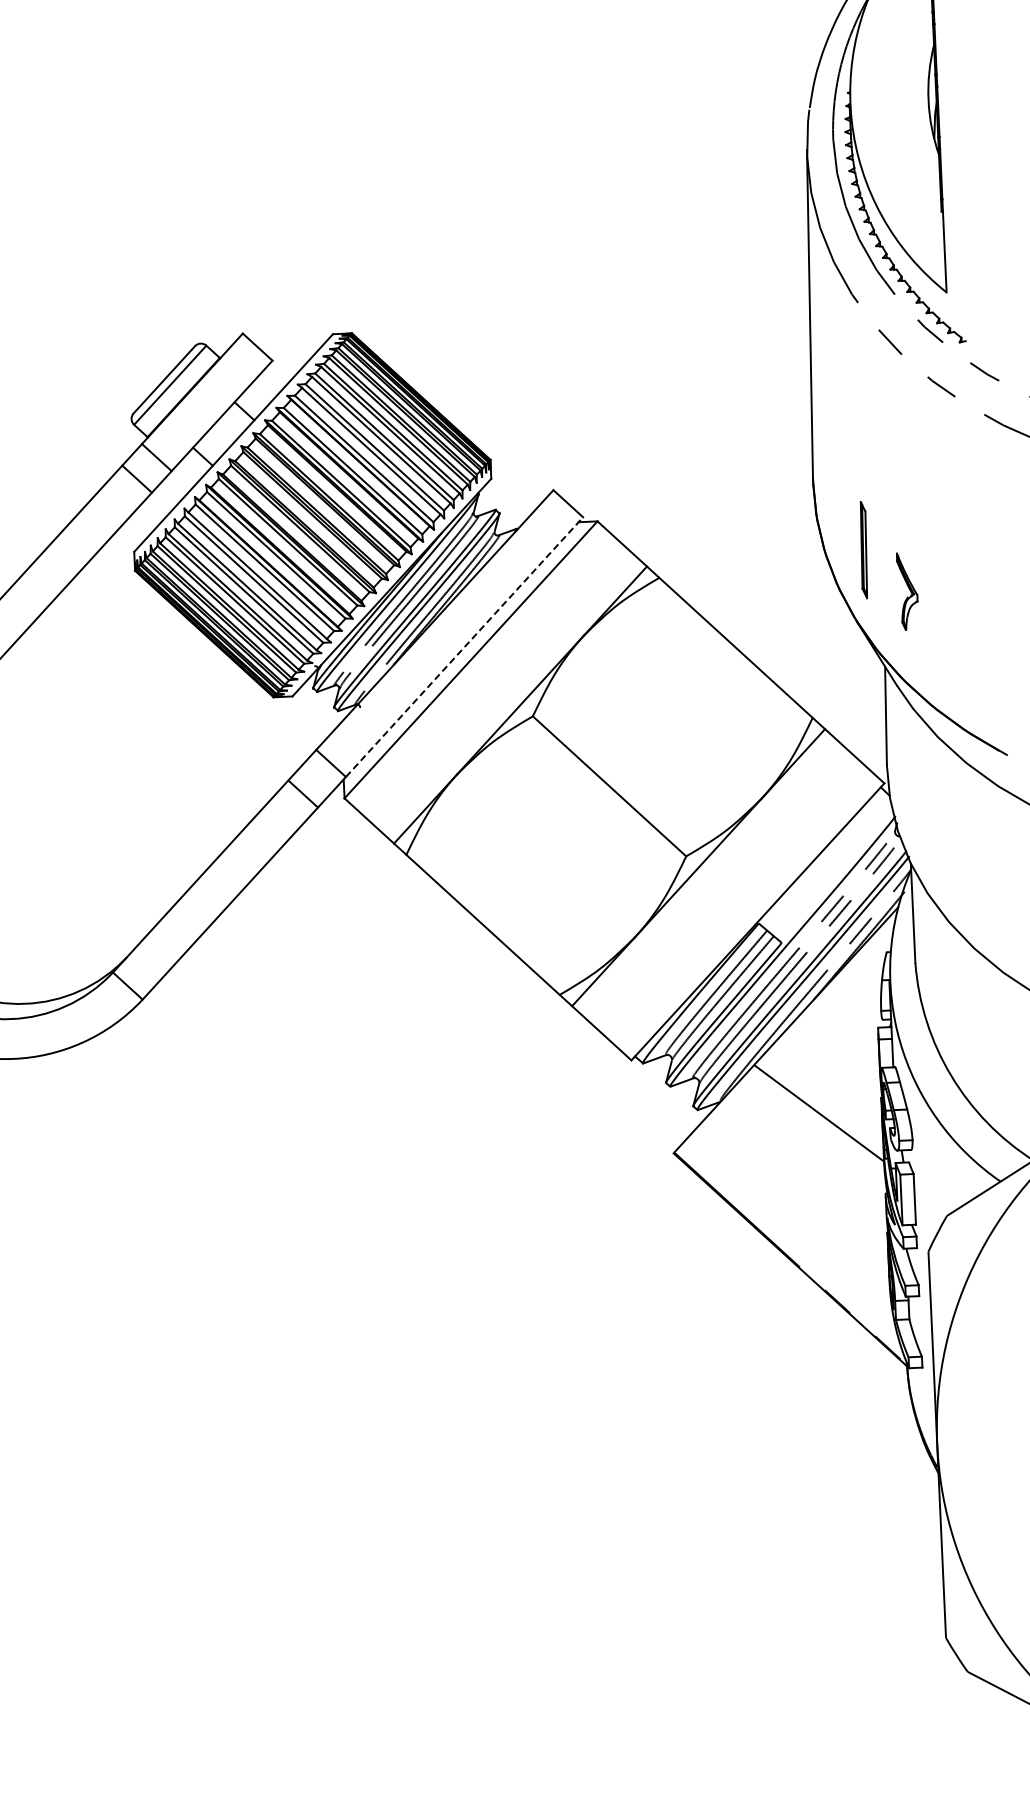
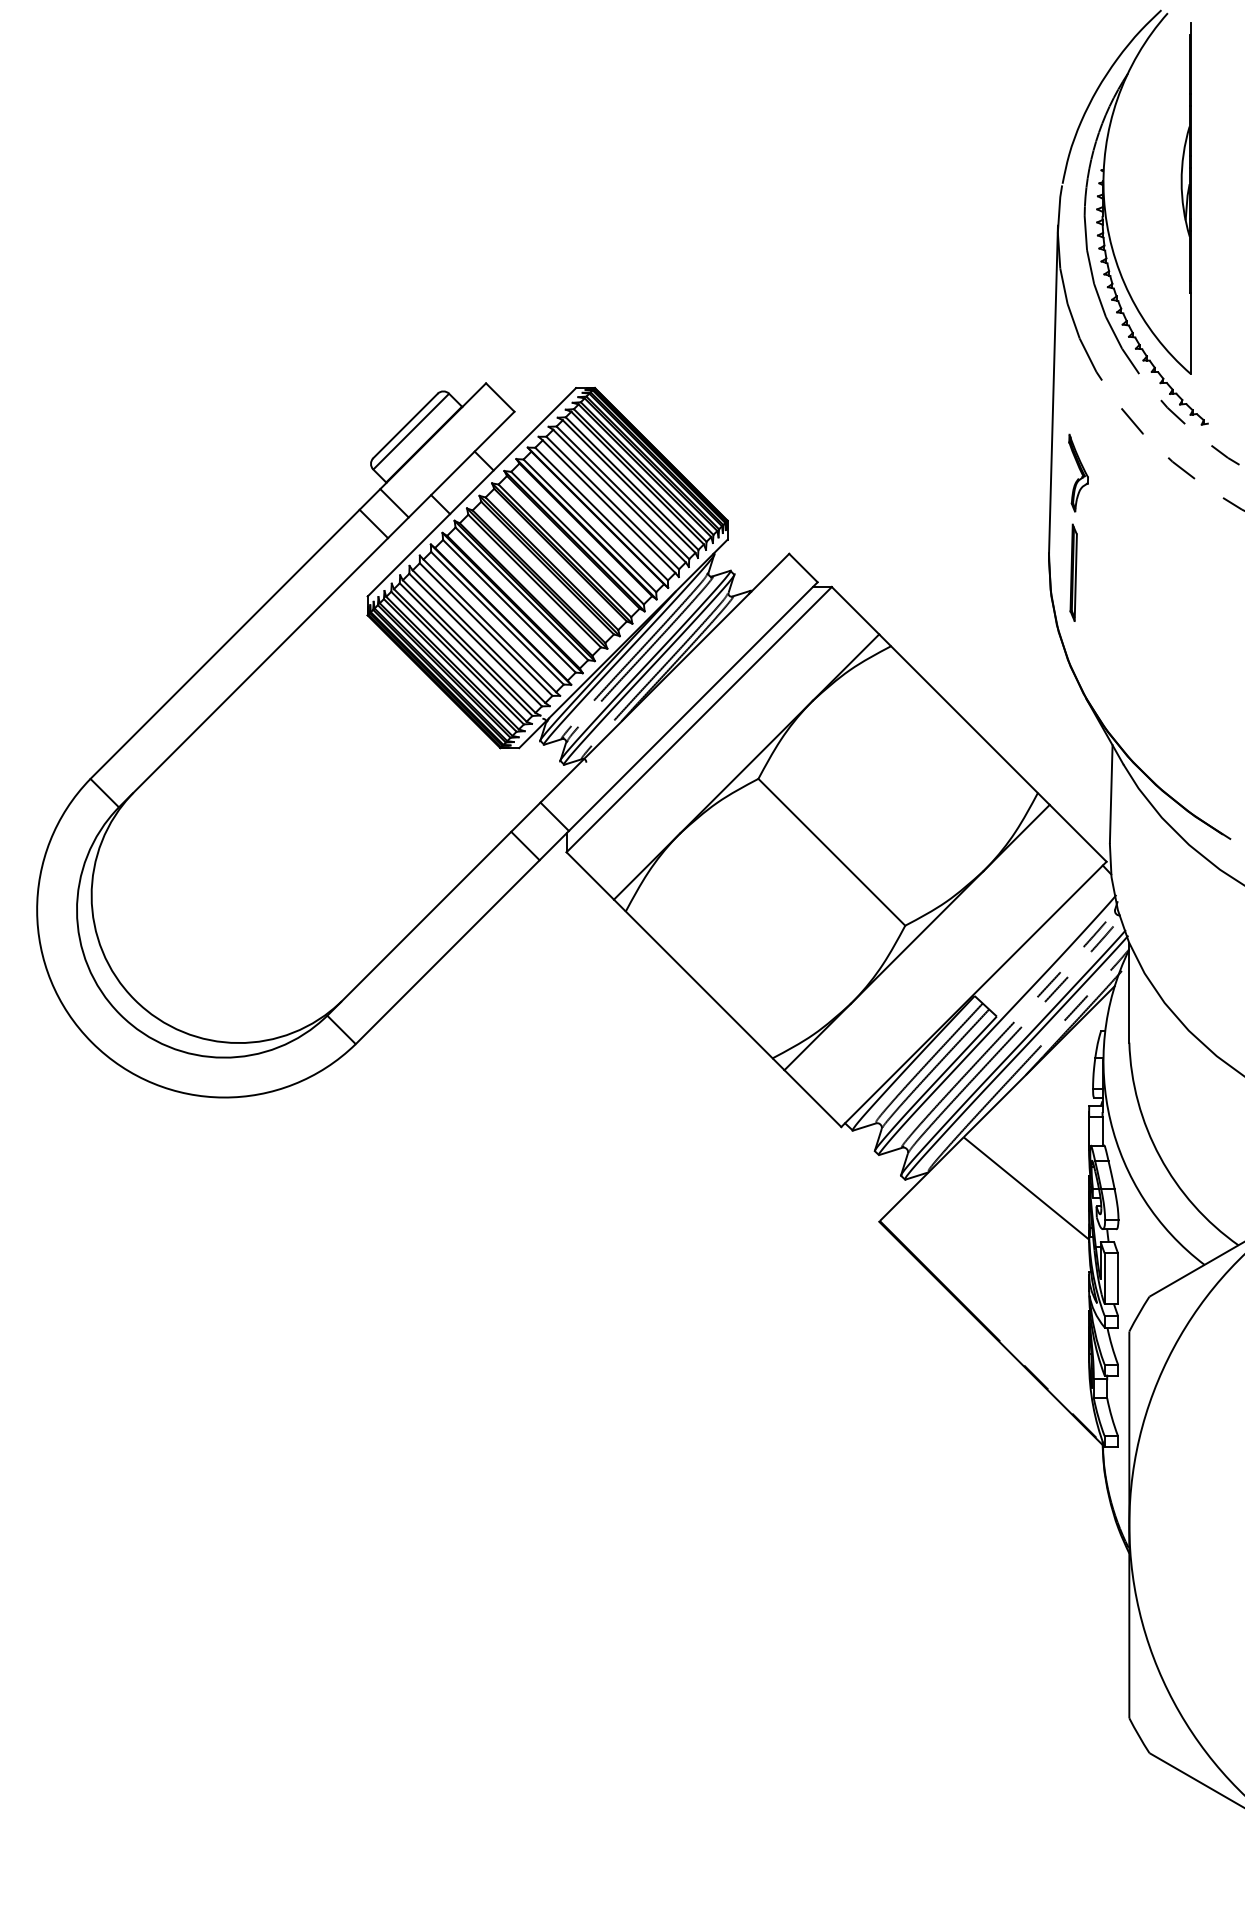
part: (863, 549) -> (1073, 572), moved
part: (907, 590) -> (1078, 472), moved
line: (464, 647) -> (693, 706), dashed -> solid

